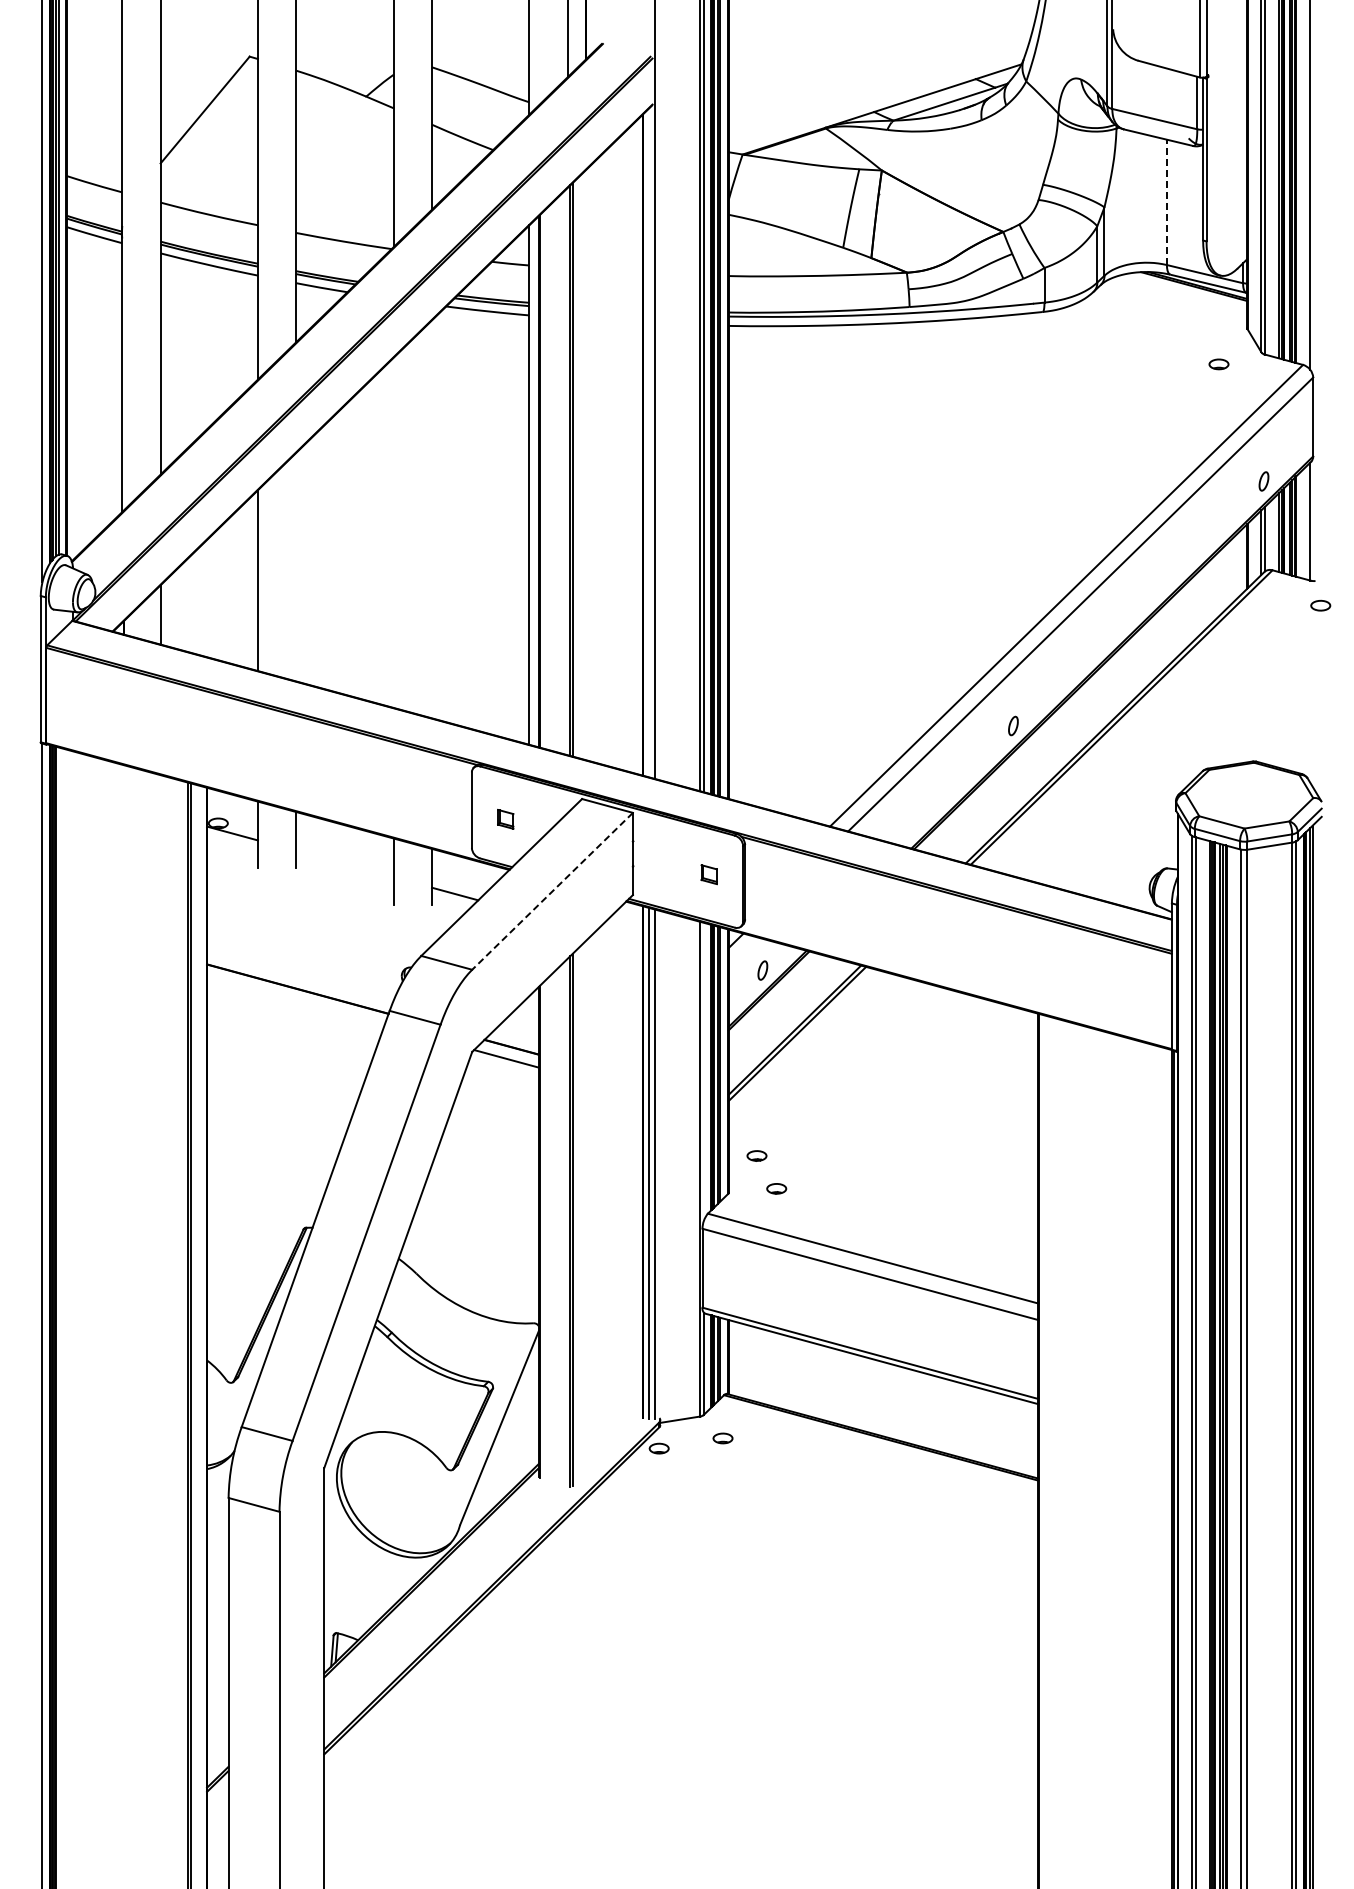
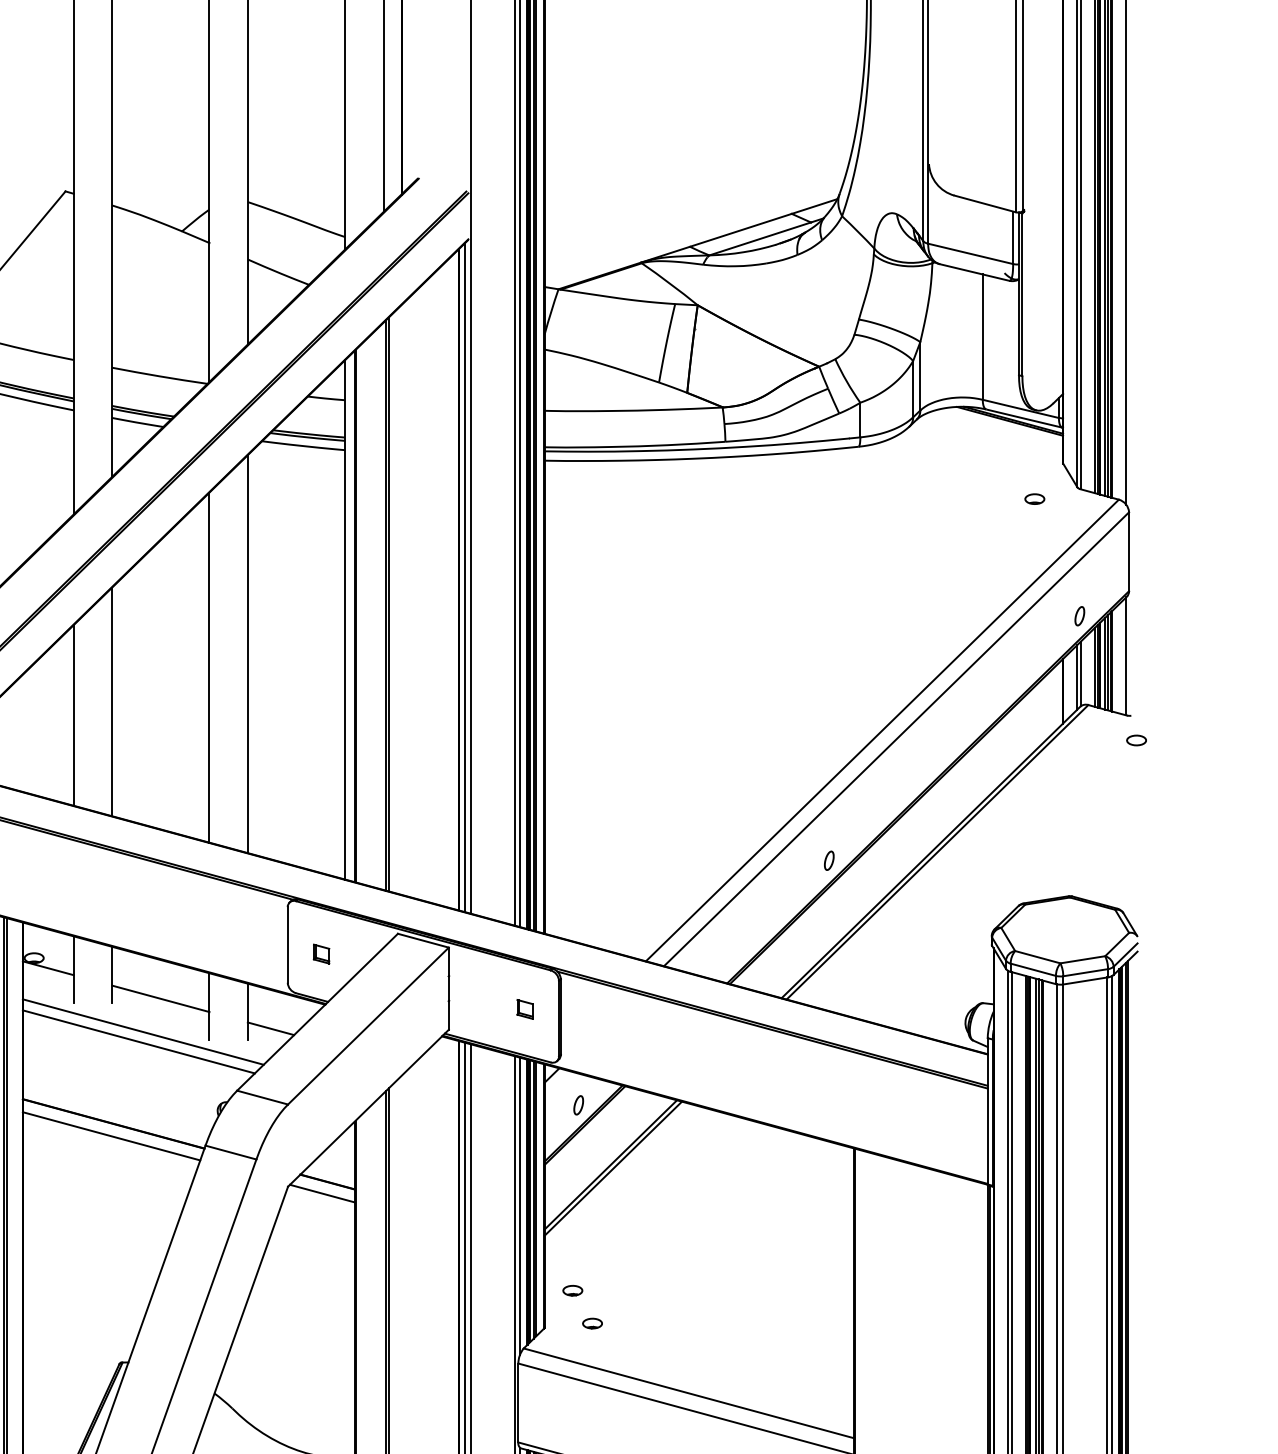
line: (1166, 202) -> (982, 337), dashed -> solid
line: (648, 442) -> (464, 577), added
line: (431, 519) -> (247, 654), added
line: (393, 532) -> (209, 667), added
line: (296, 566) -> (112, 701), added
line: (344, 863) -> (160, 998), added
line: (552, 891) -> (368, 1026), dashed -> solid
line: (327, 897) -> (143, 1032), added
line: (323, 906) -> (139, 1041), added
line: (295, 1001) -> (111, 1136), added
line: (704, 1071) -> (520, 1206), added

